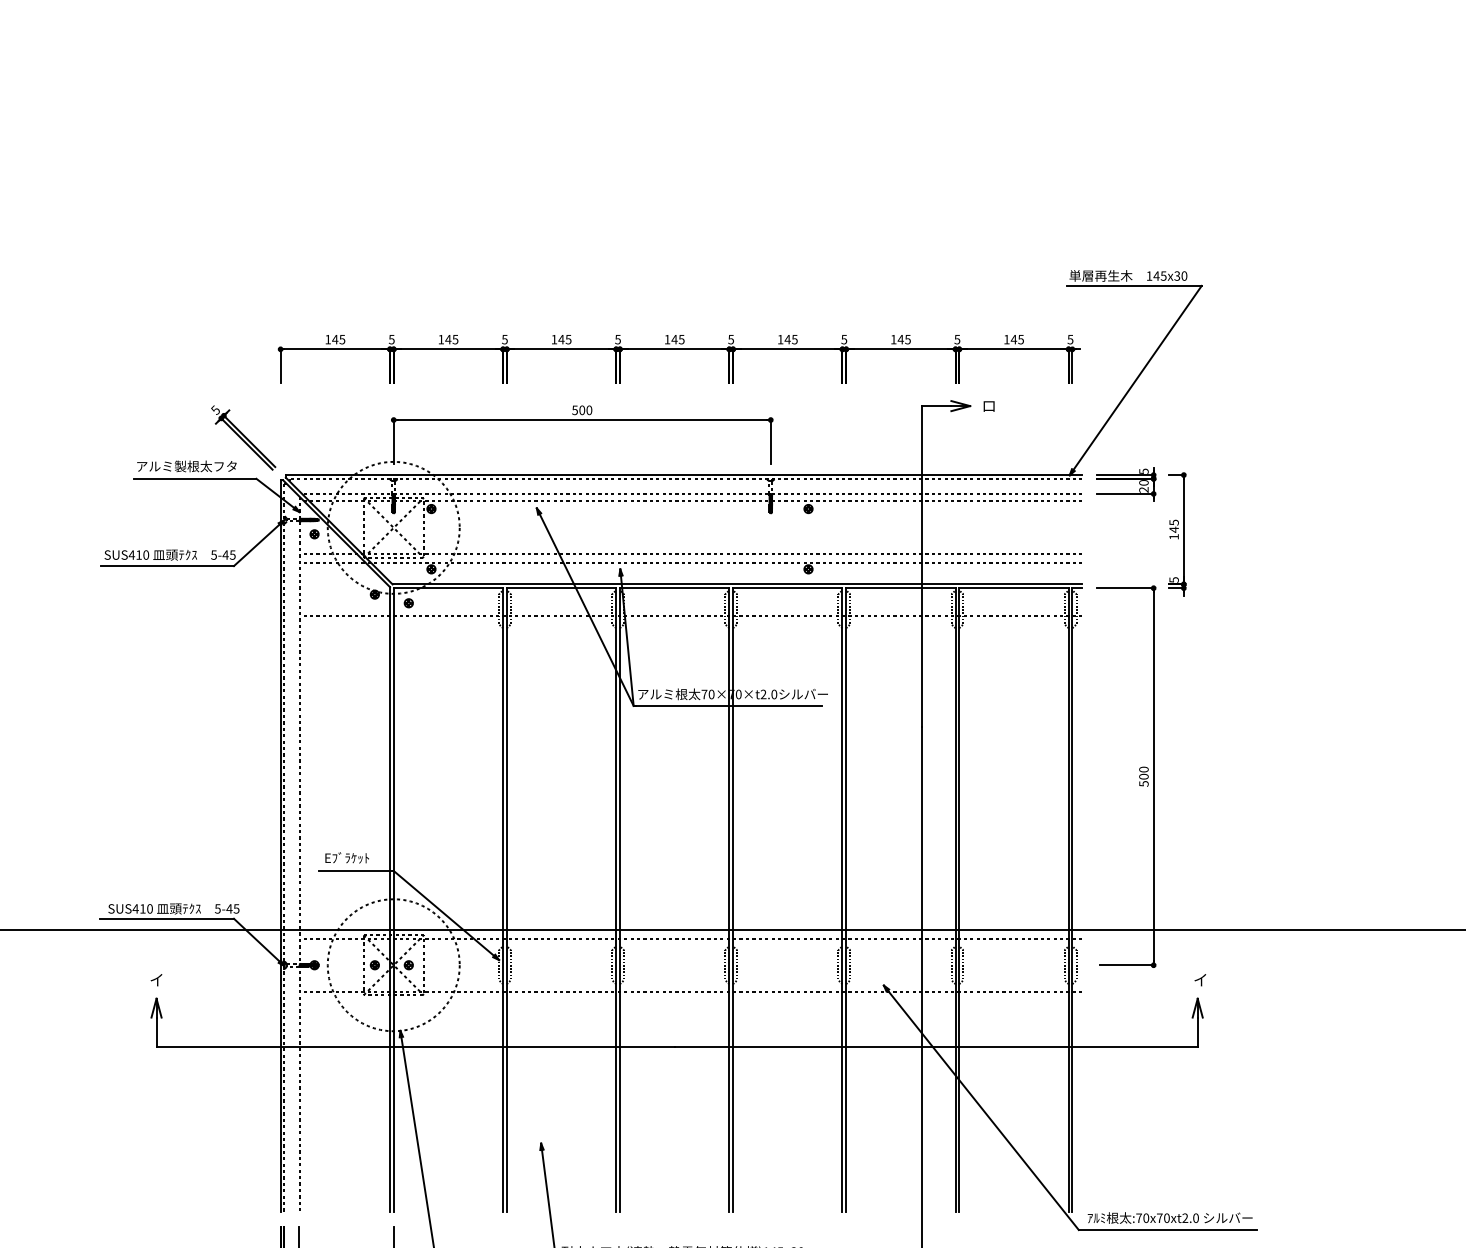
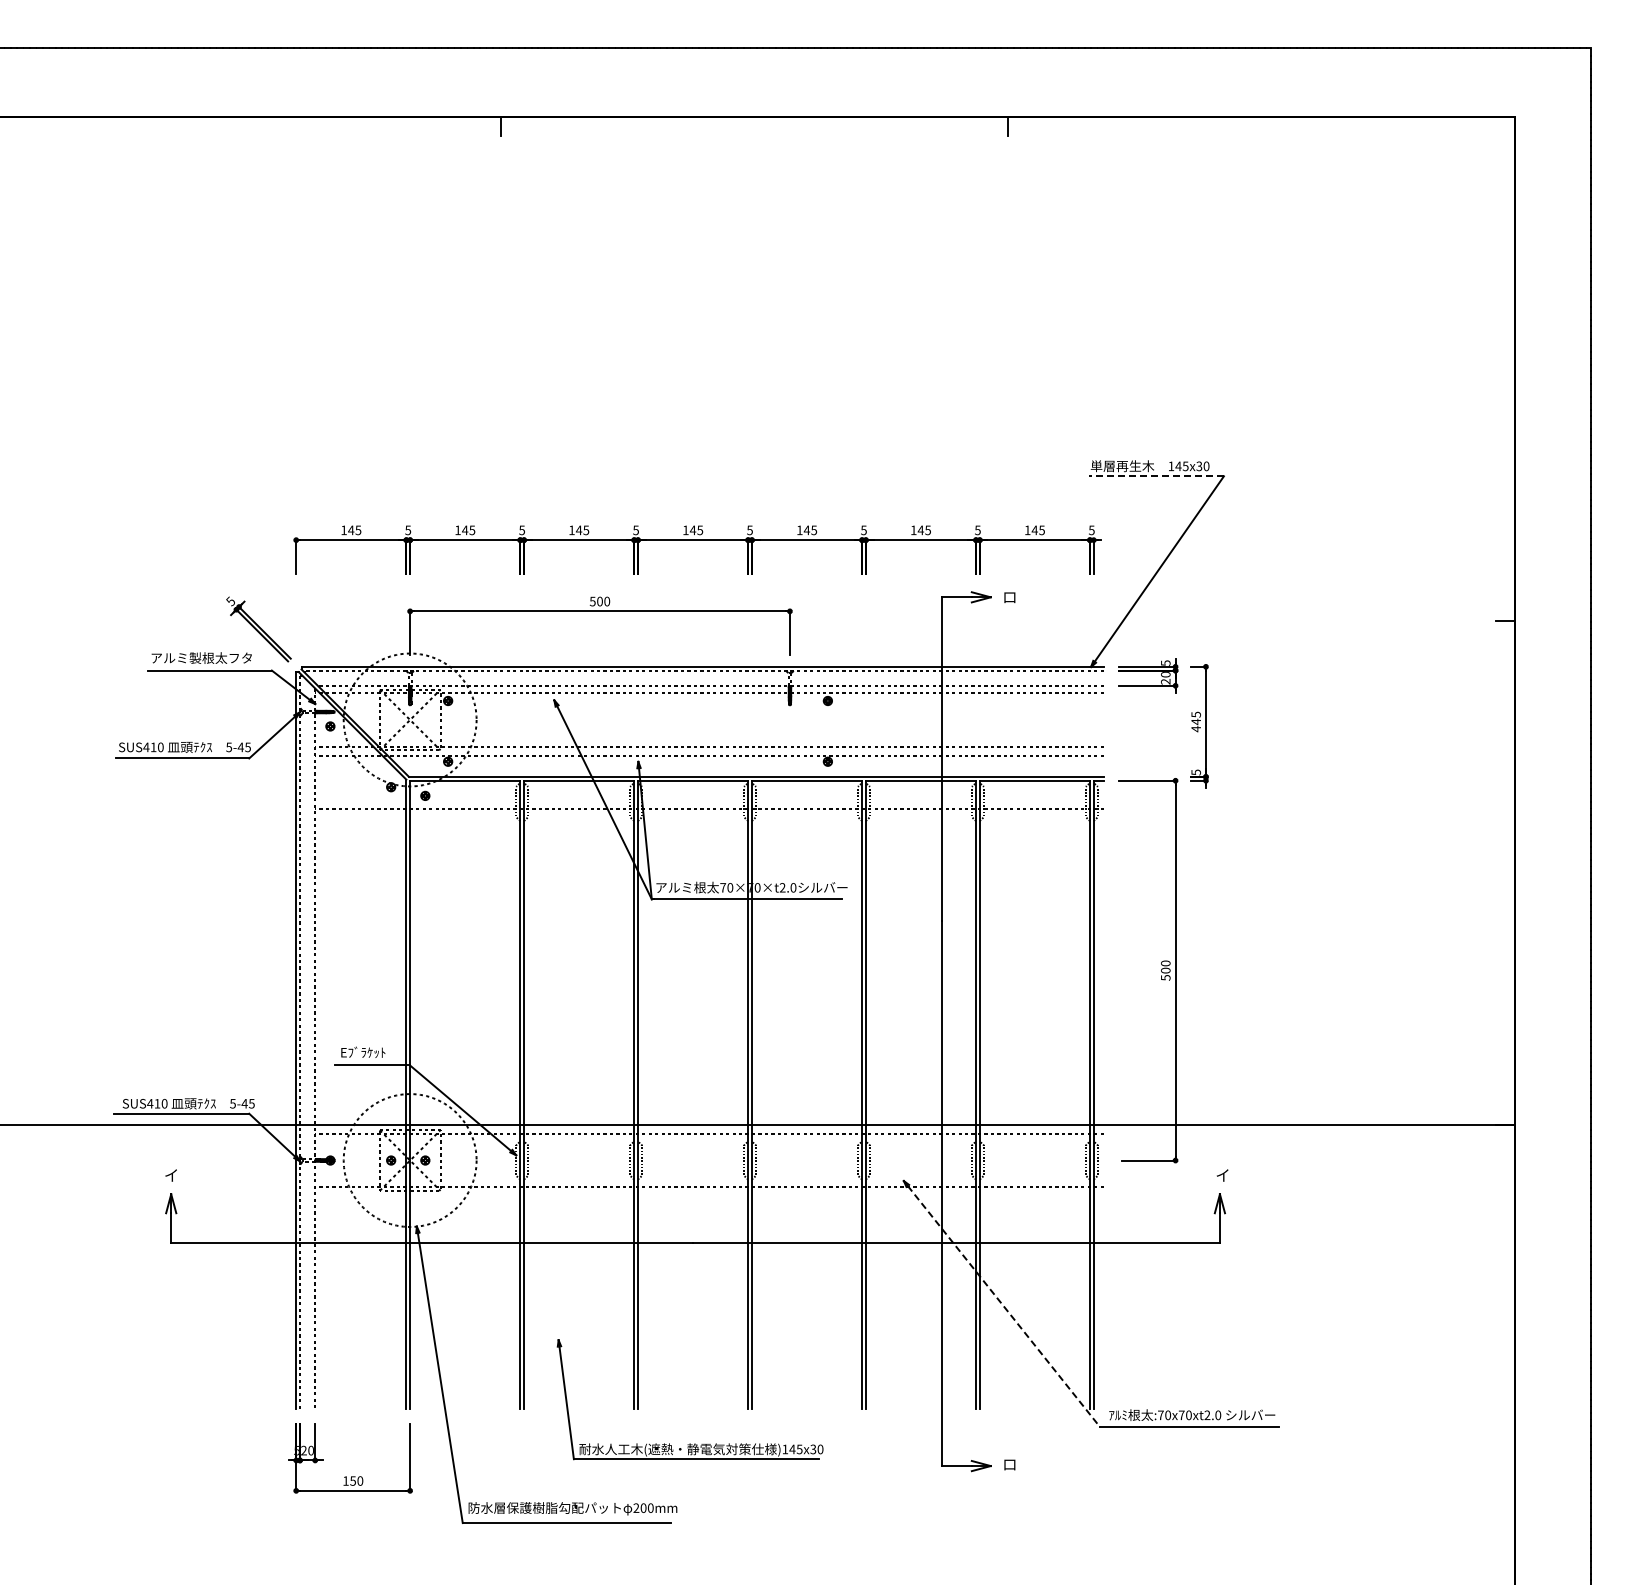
line: (1134, 286) -> (1156, 476), solid -> dashed
text: (1173, 537) -> (1195, 729), 145 -> 445
line: (983, 1110) -> (1004, 1306), solid -> dashed

